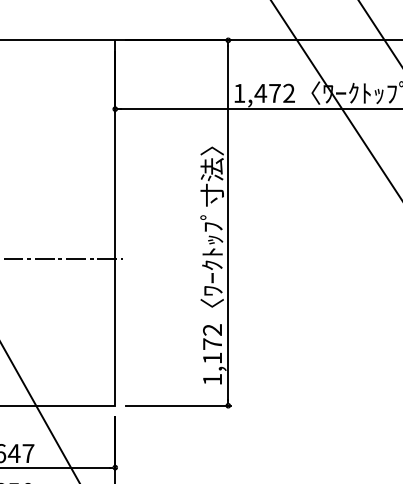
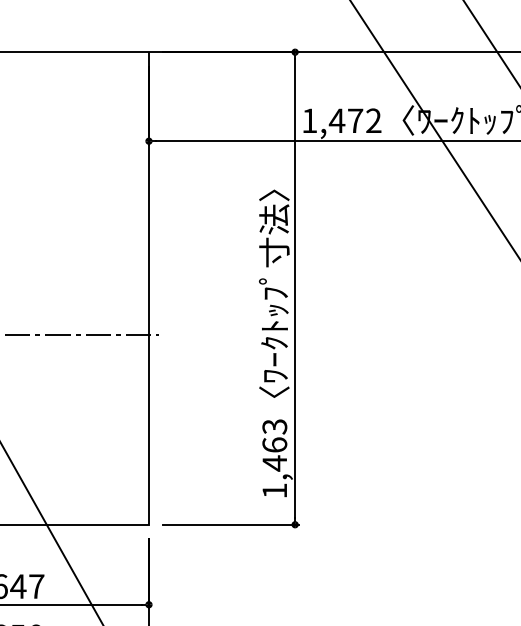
text: (212, 344) -> (274, 445), 1,172 -> 1,463

